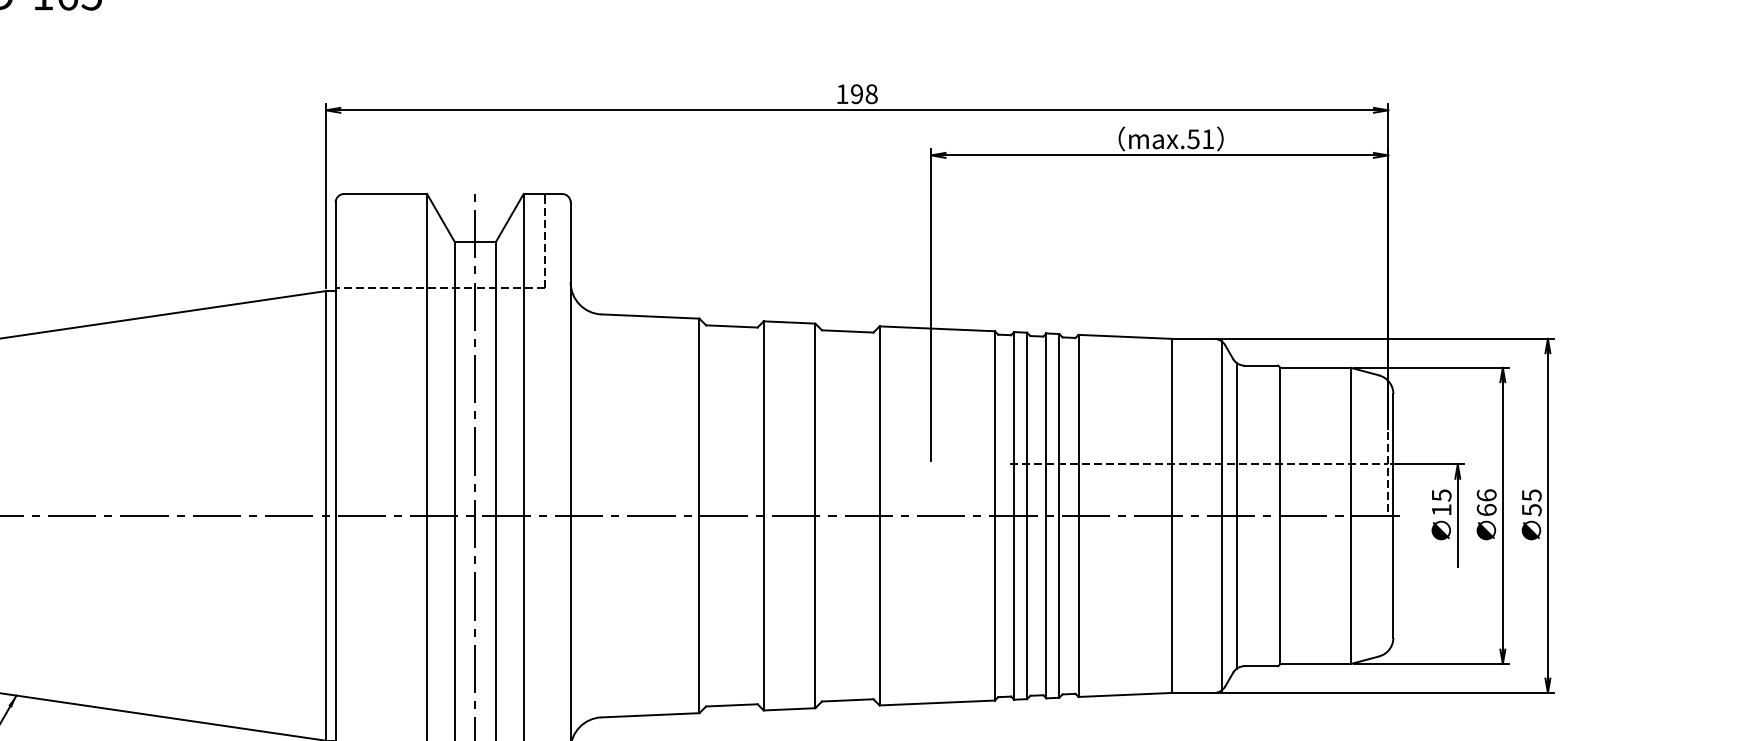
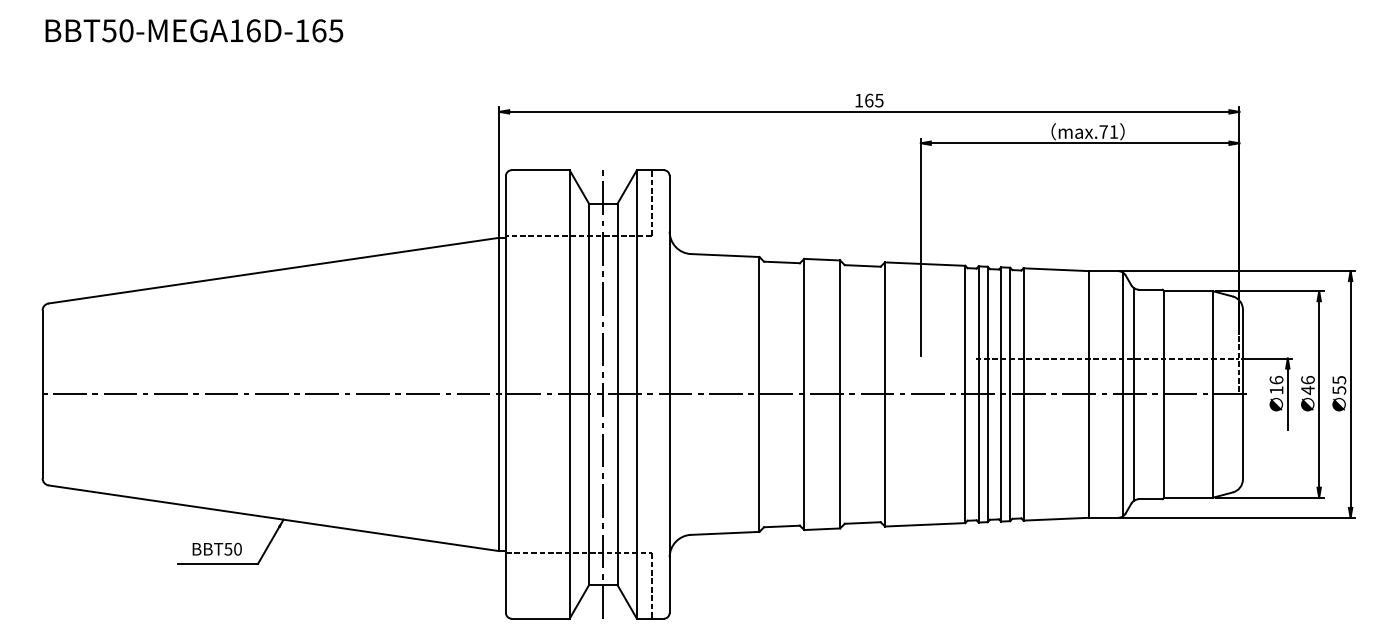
text: (864, 94) -> (874, 100), 198 -> 165
text: (1193, 138) -> (1103, 131), max.51 -> max.71
text: (1441, 495) -> (1276, 380), 15 -> 16
text: (1486, 510) -> (1307, 390), 66 -> 46

